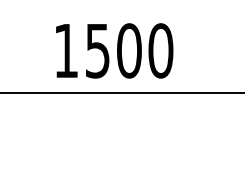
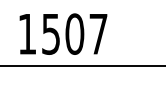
text: (160, 50) -> (98, 33), 1500 -> 1507

